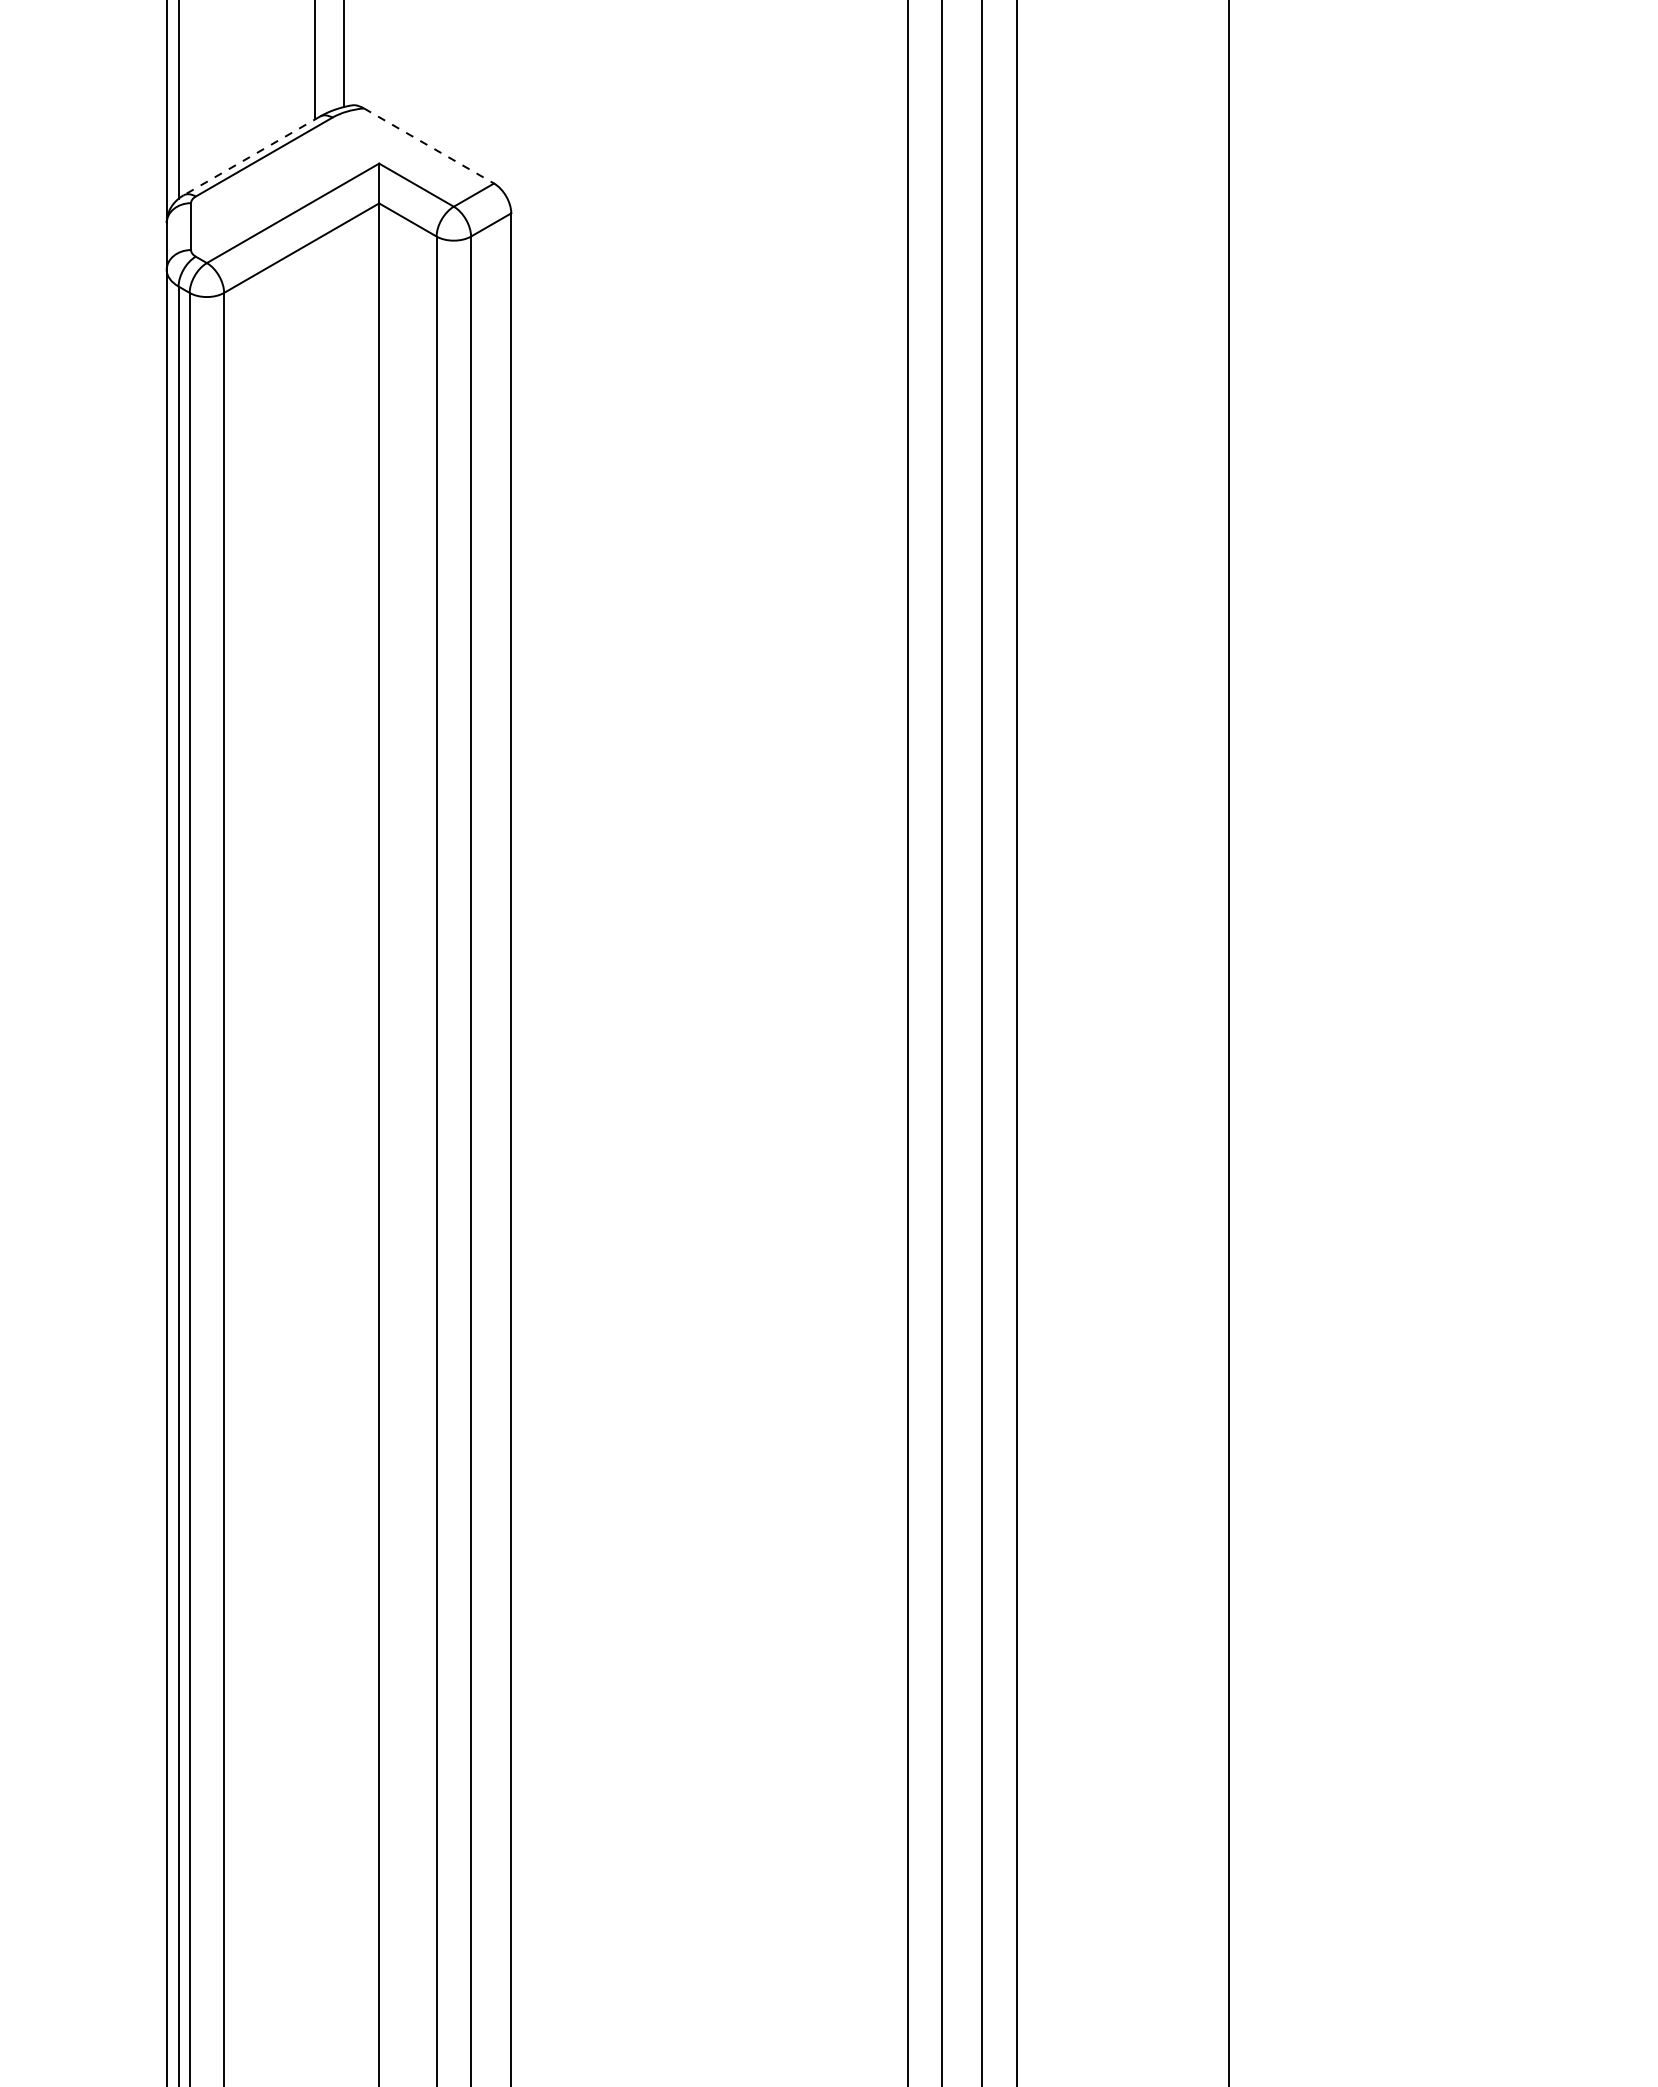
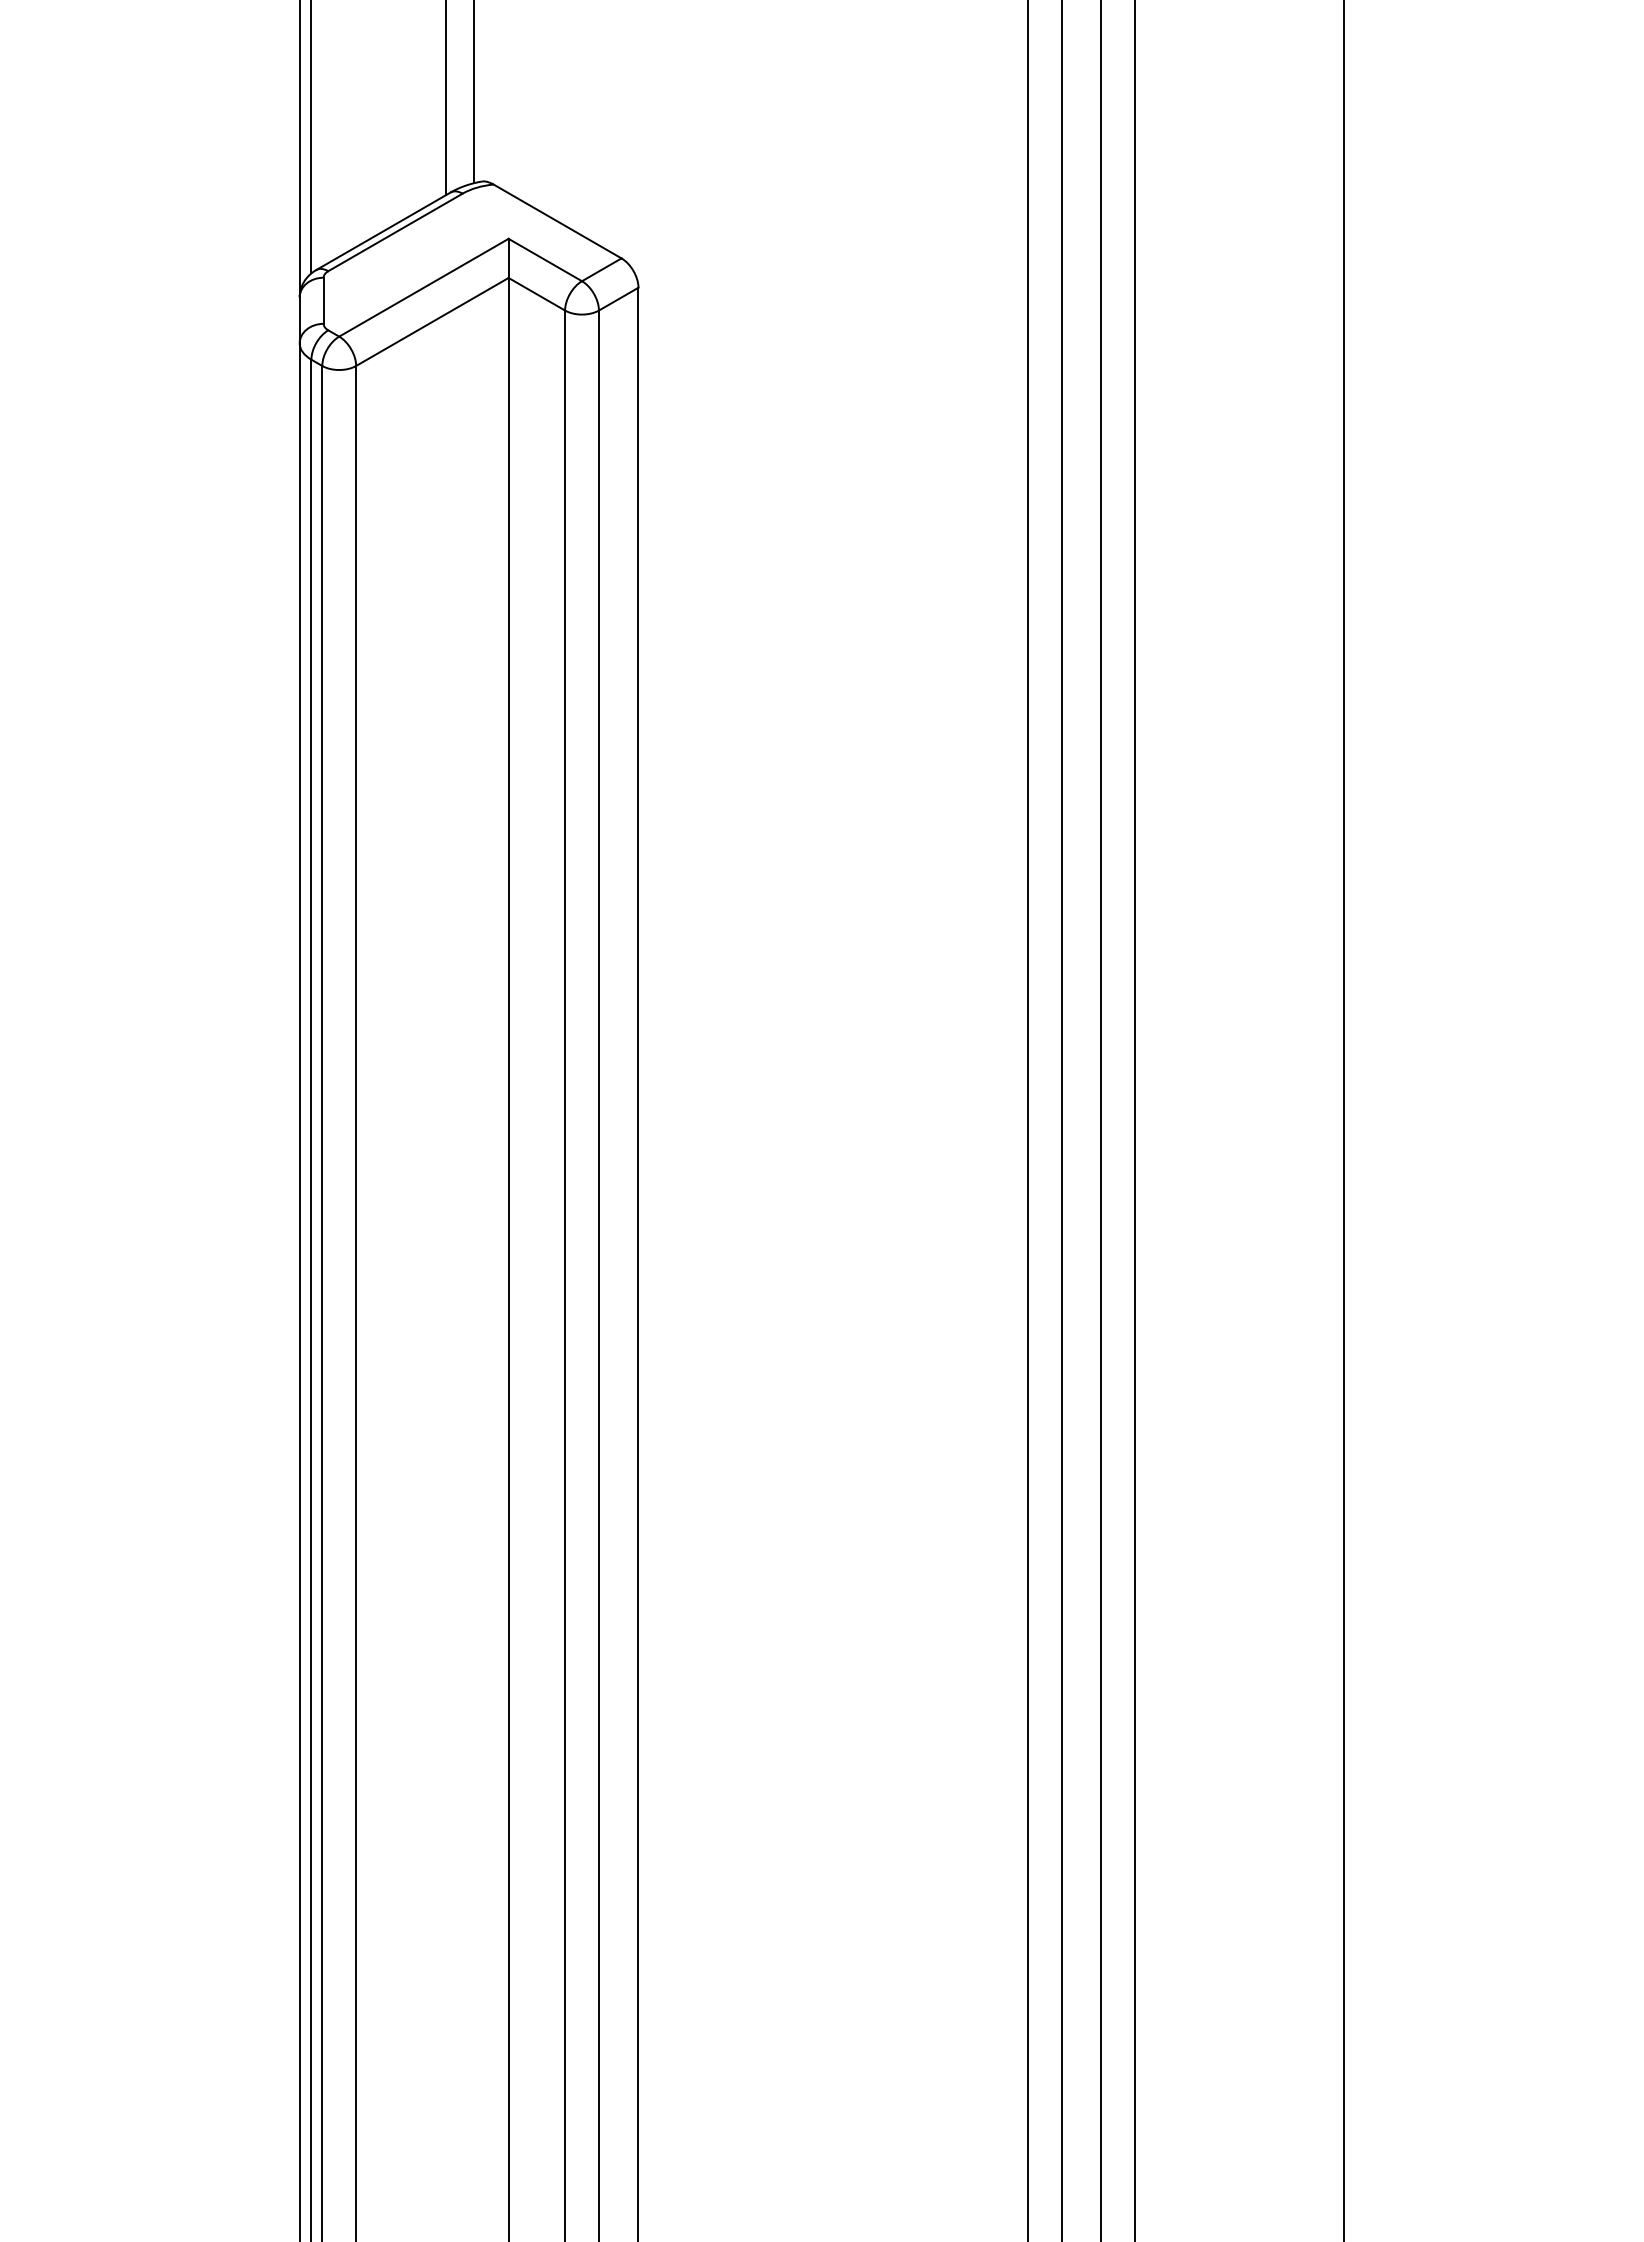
line: (428, 145) -> (557, 221), dashed -> solid
line: (251, 156) -> (383, 231), dashed -> solid

